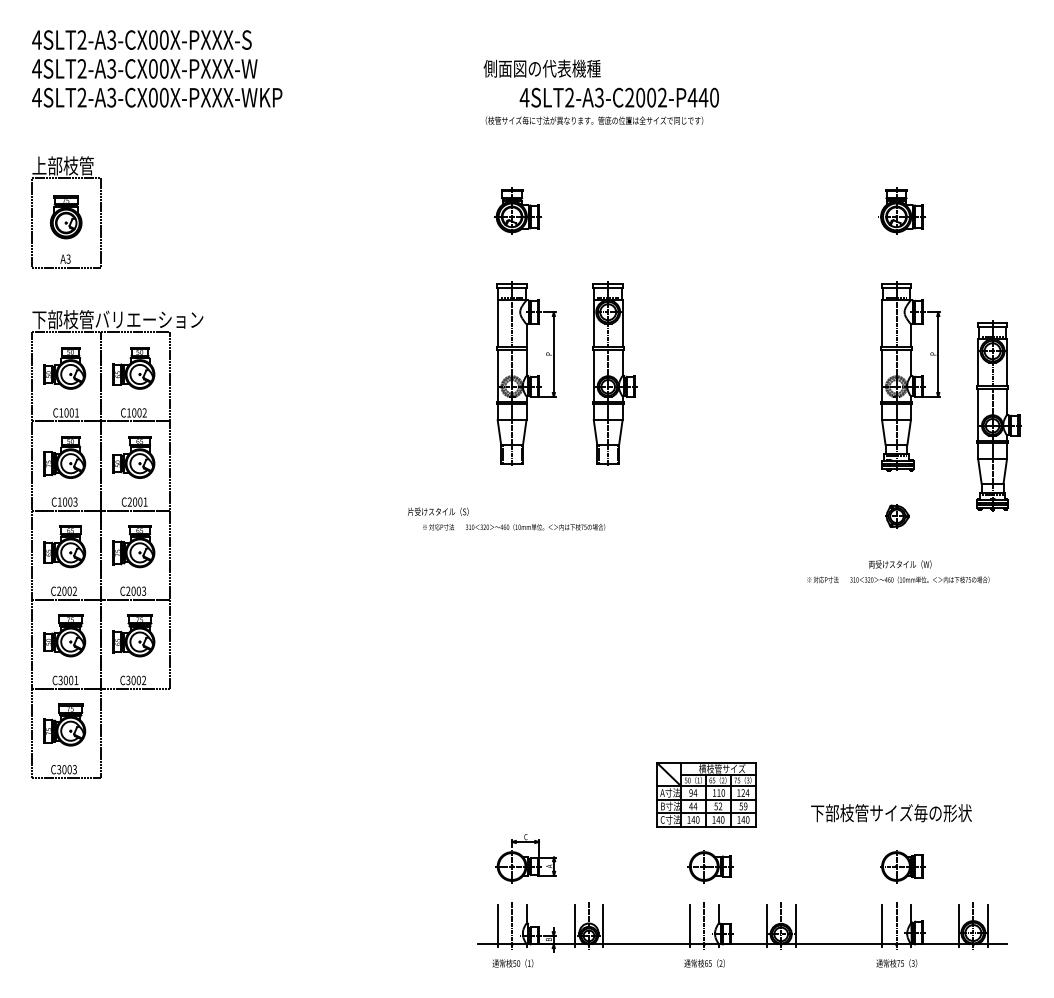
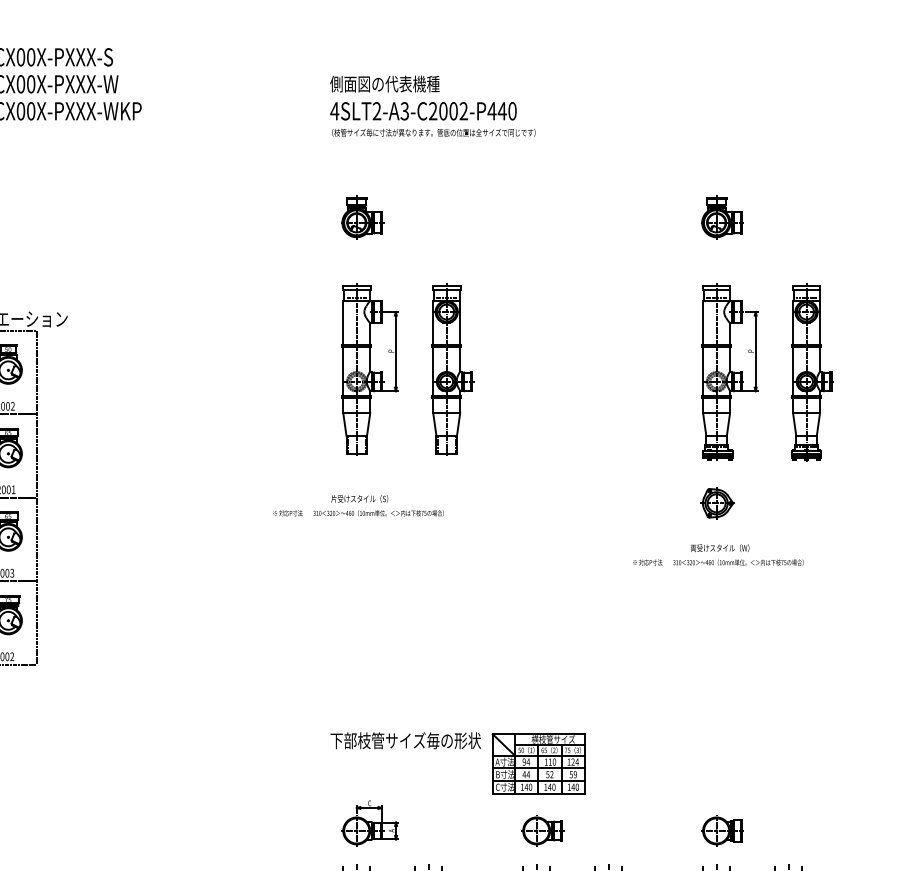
text: (618, 97) -> (422, 111), moved
part: (998, 415) -> (812, 372), moved
text: (438, 511) -> (359, 498), moved
part: (897, 515) -> (717, 502), size x1.43
text: (891, 813) -> (405, 741), moved

